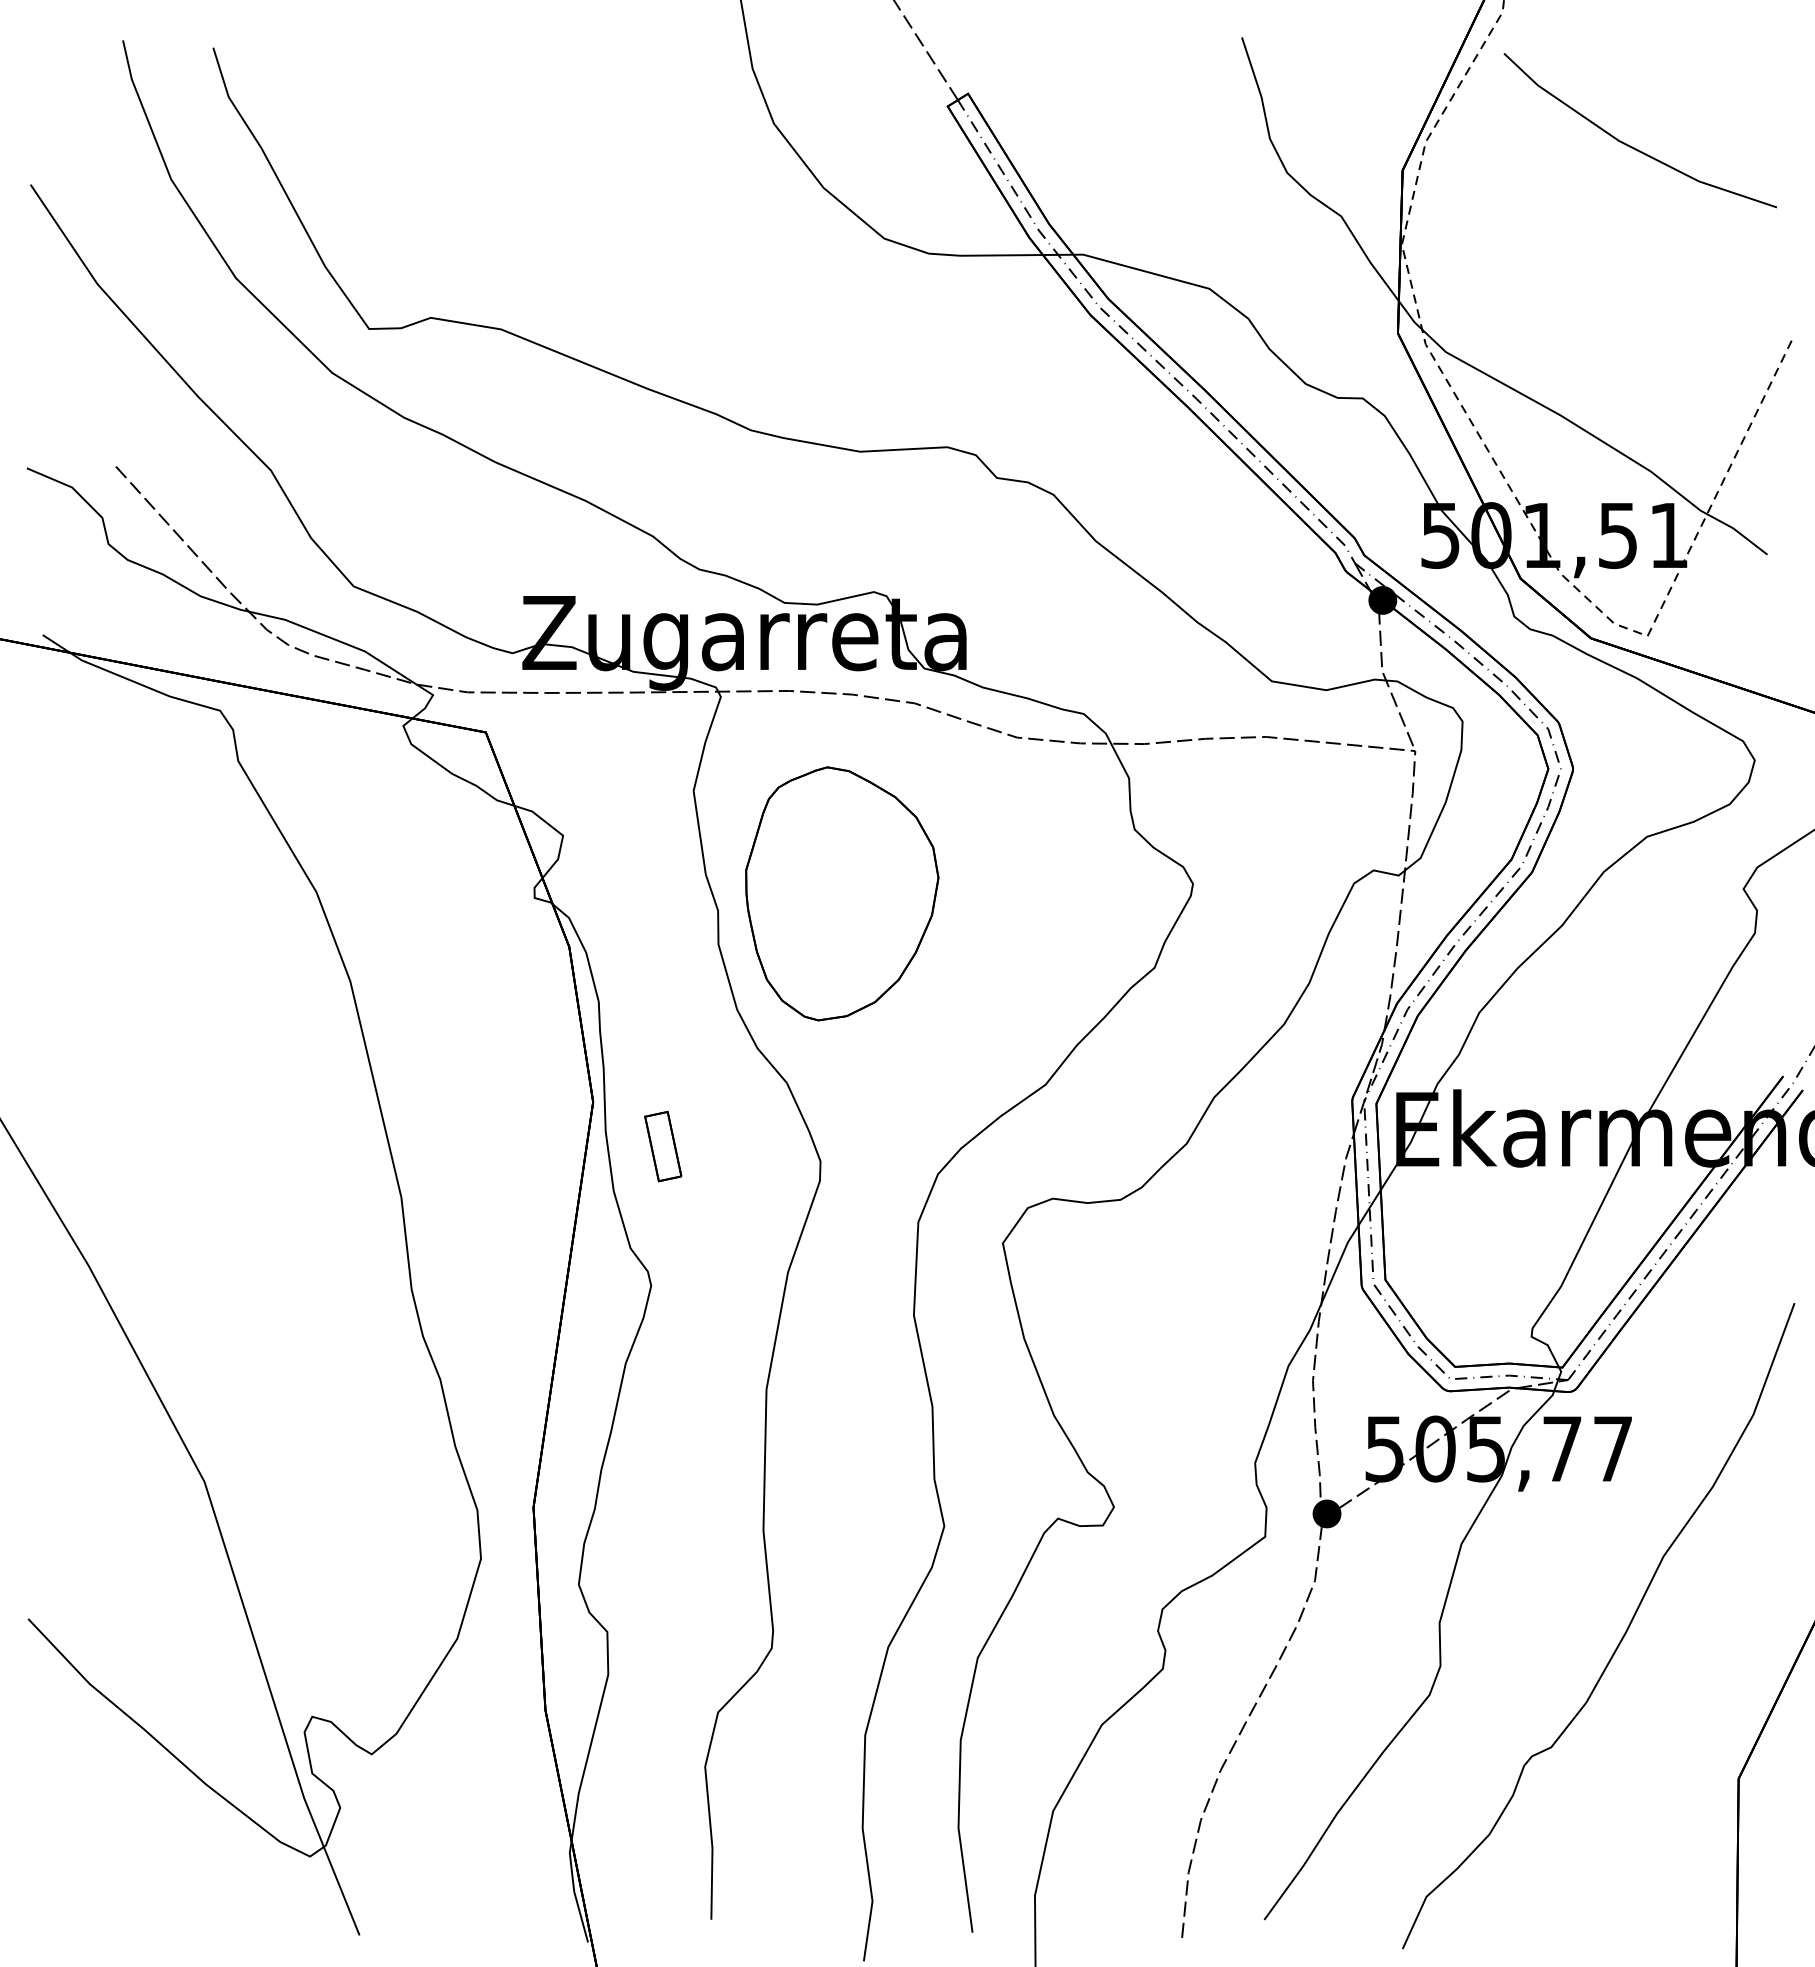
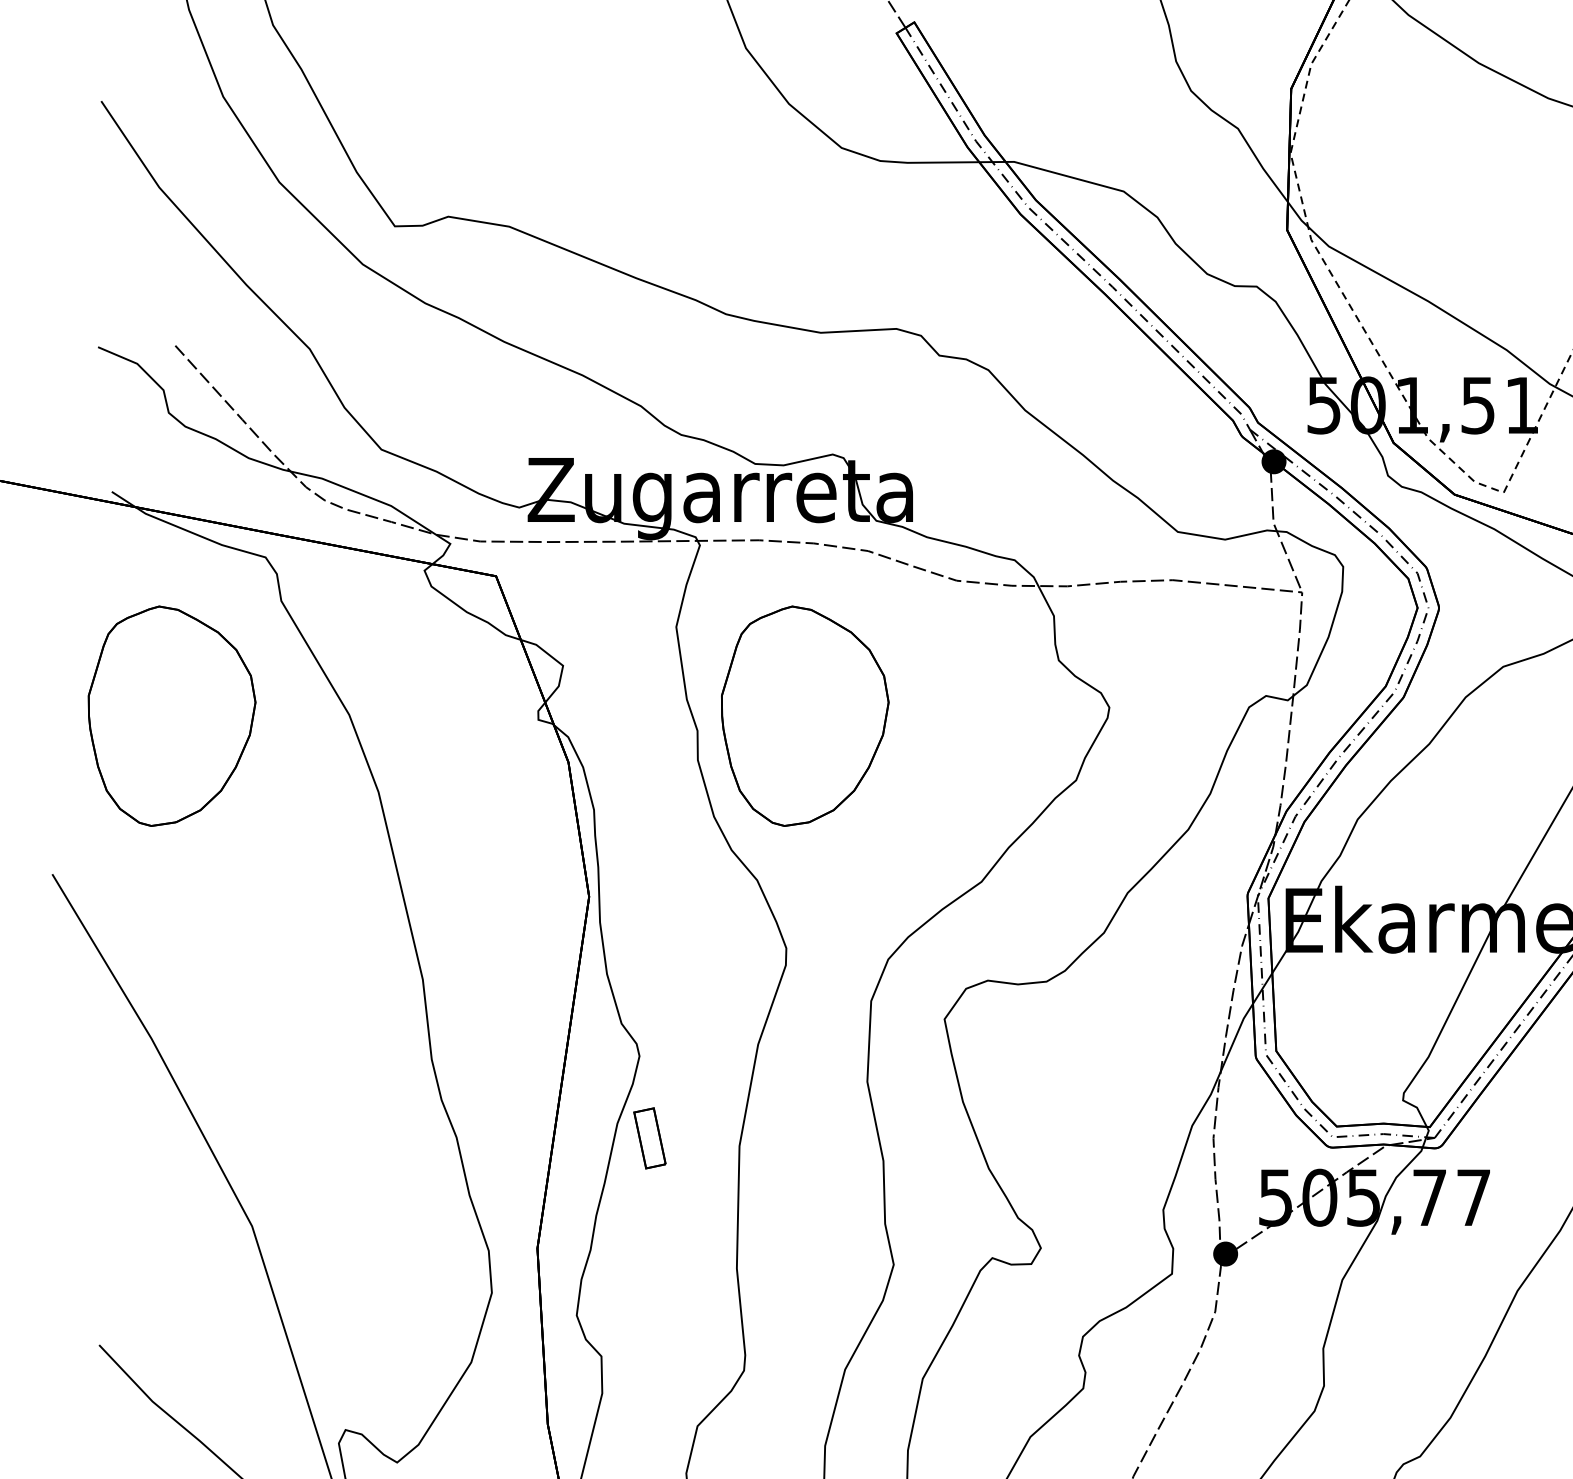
part: (112, 893) -> (172, 715), added
part: (663, 1146) -> (650, 1138), moved

